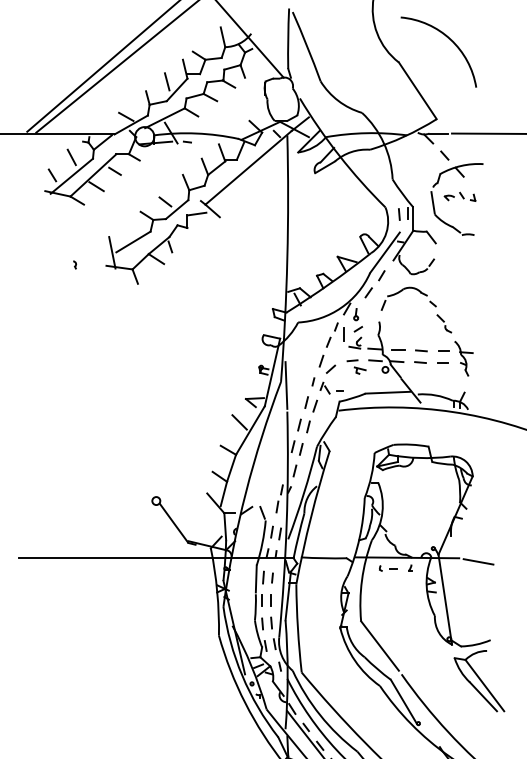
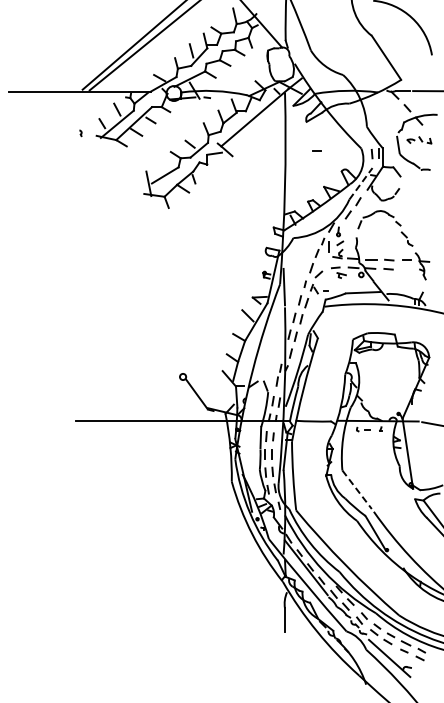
line: (384, 252) -> (360, 183), solid -> dashed
part: (74, 265) -> (80, 133), moved
line: (442, 362) -> (316, 150), moved
line: (380, 646) -> (357, 490), solid -> dashed

